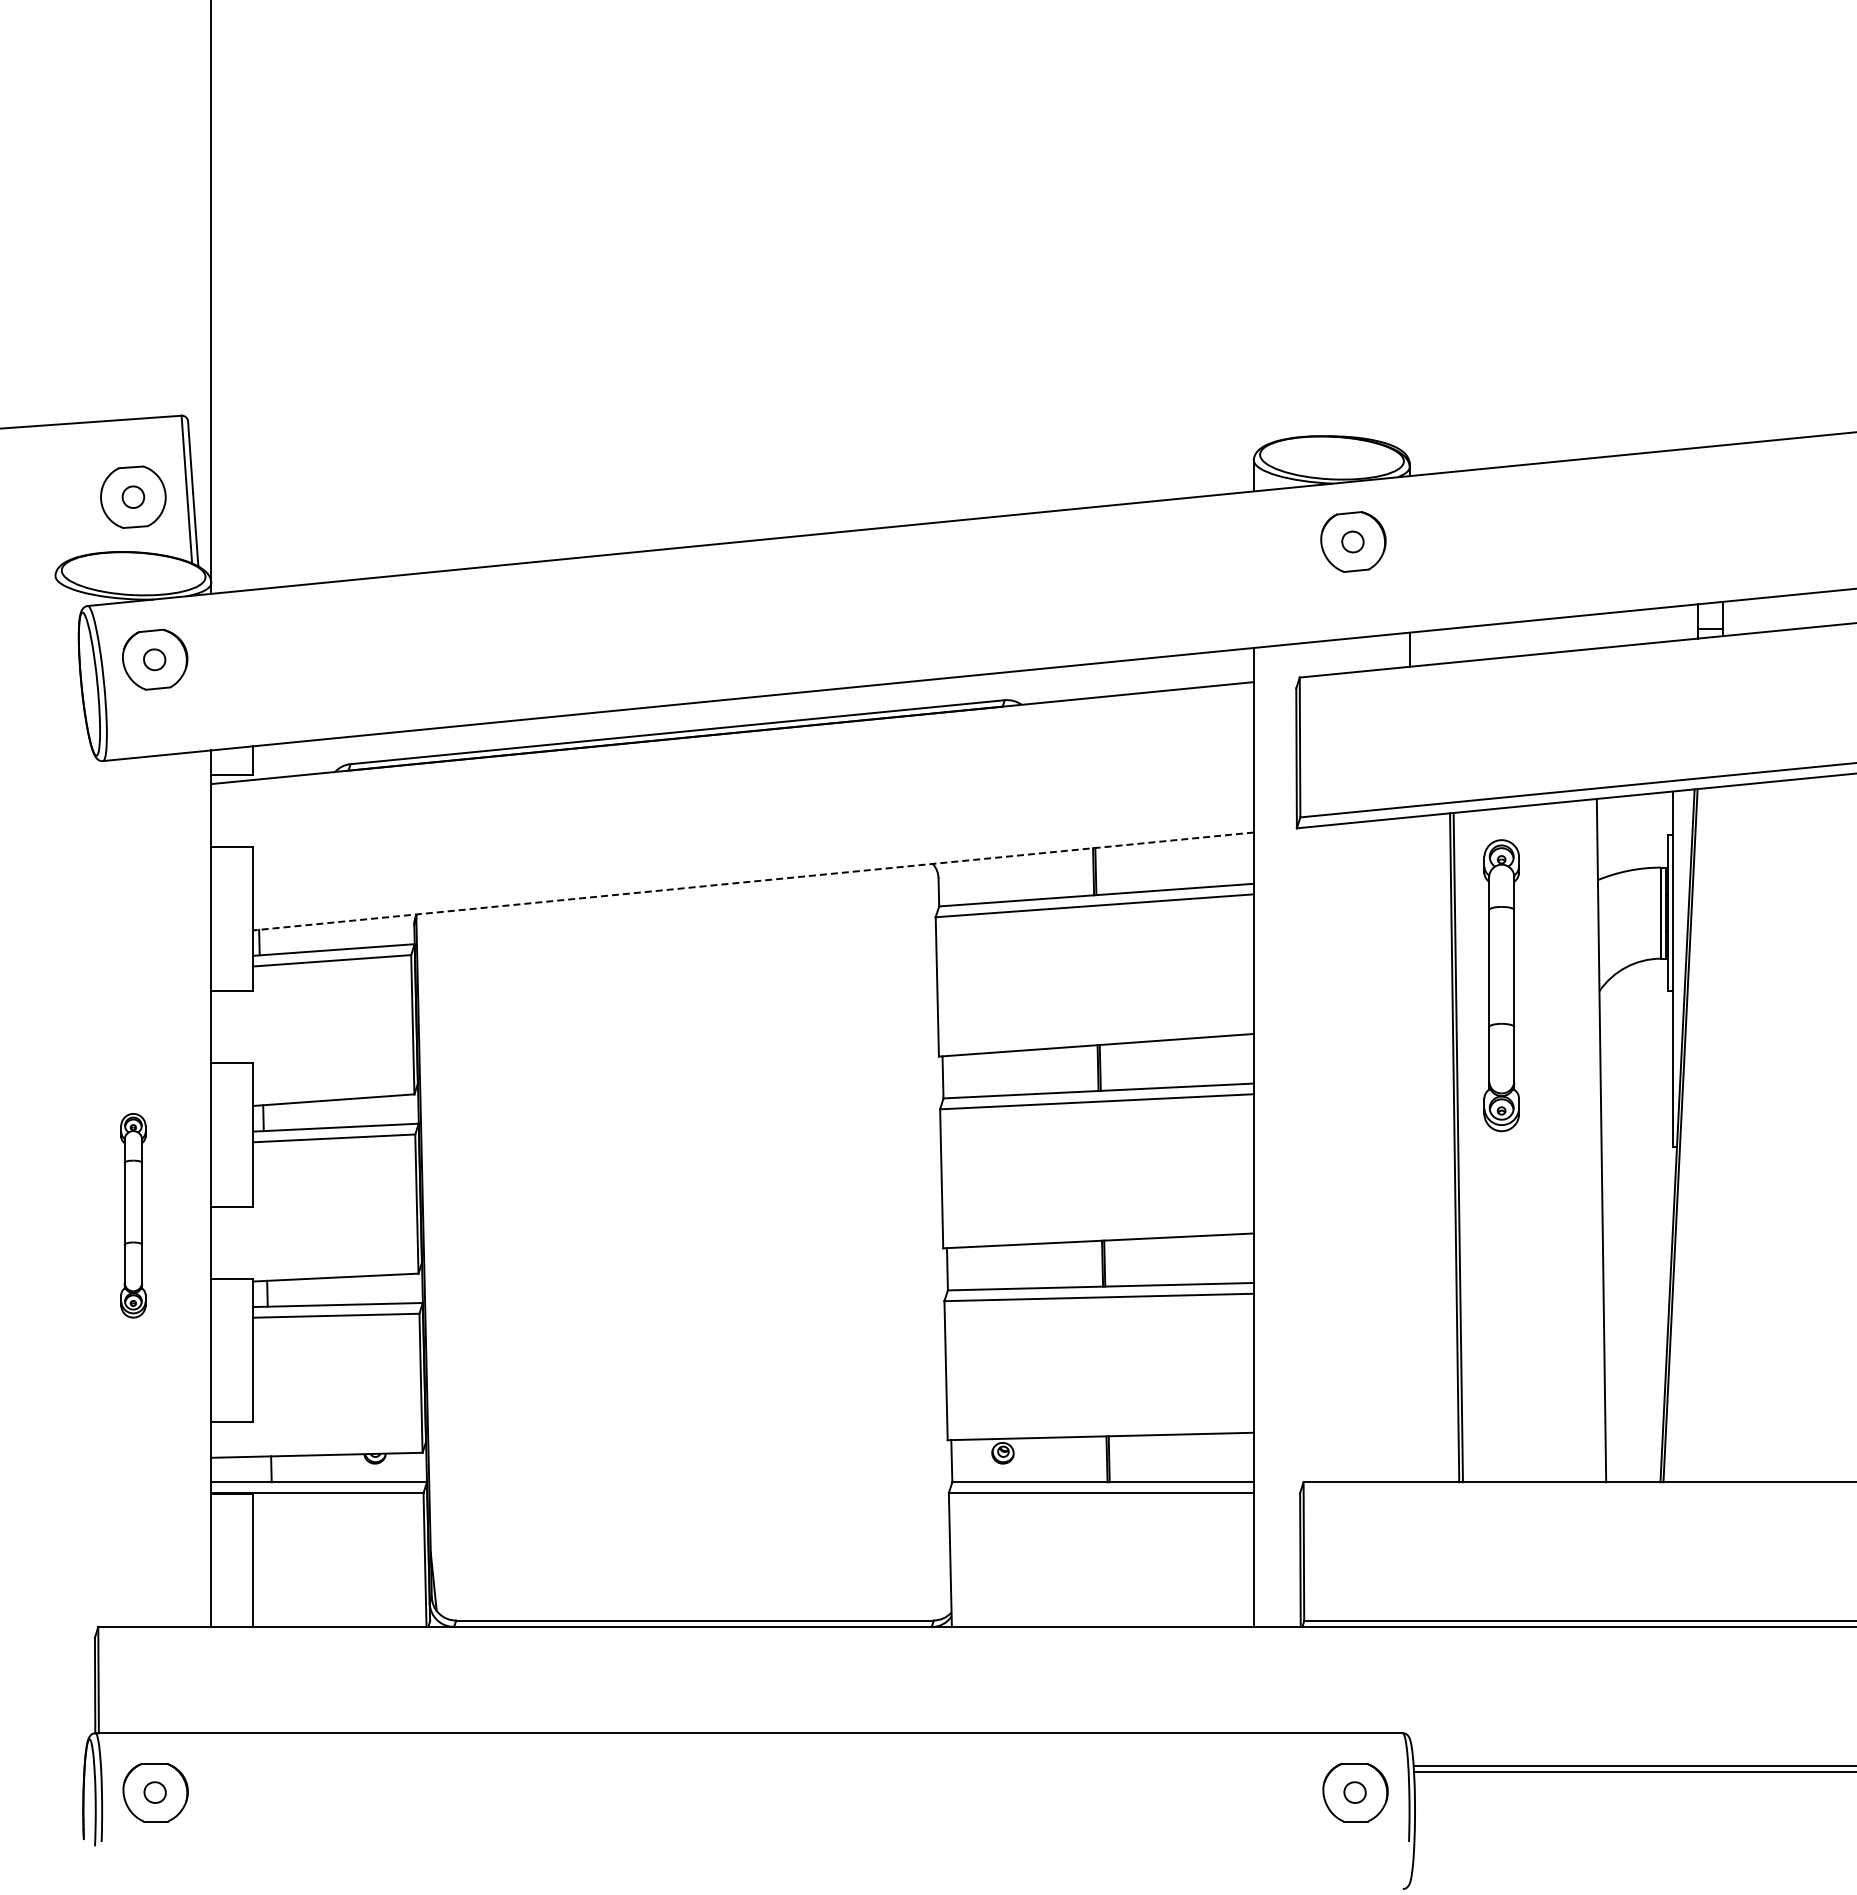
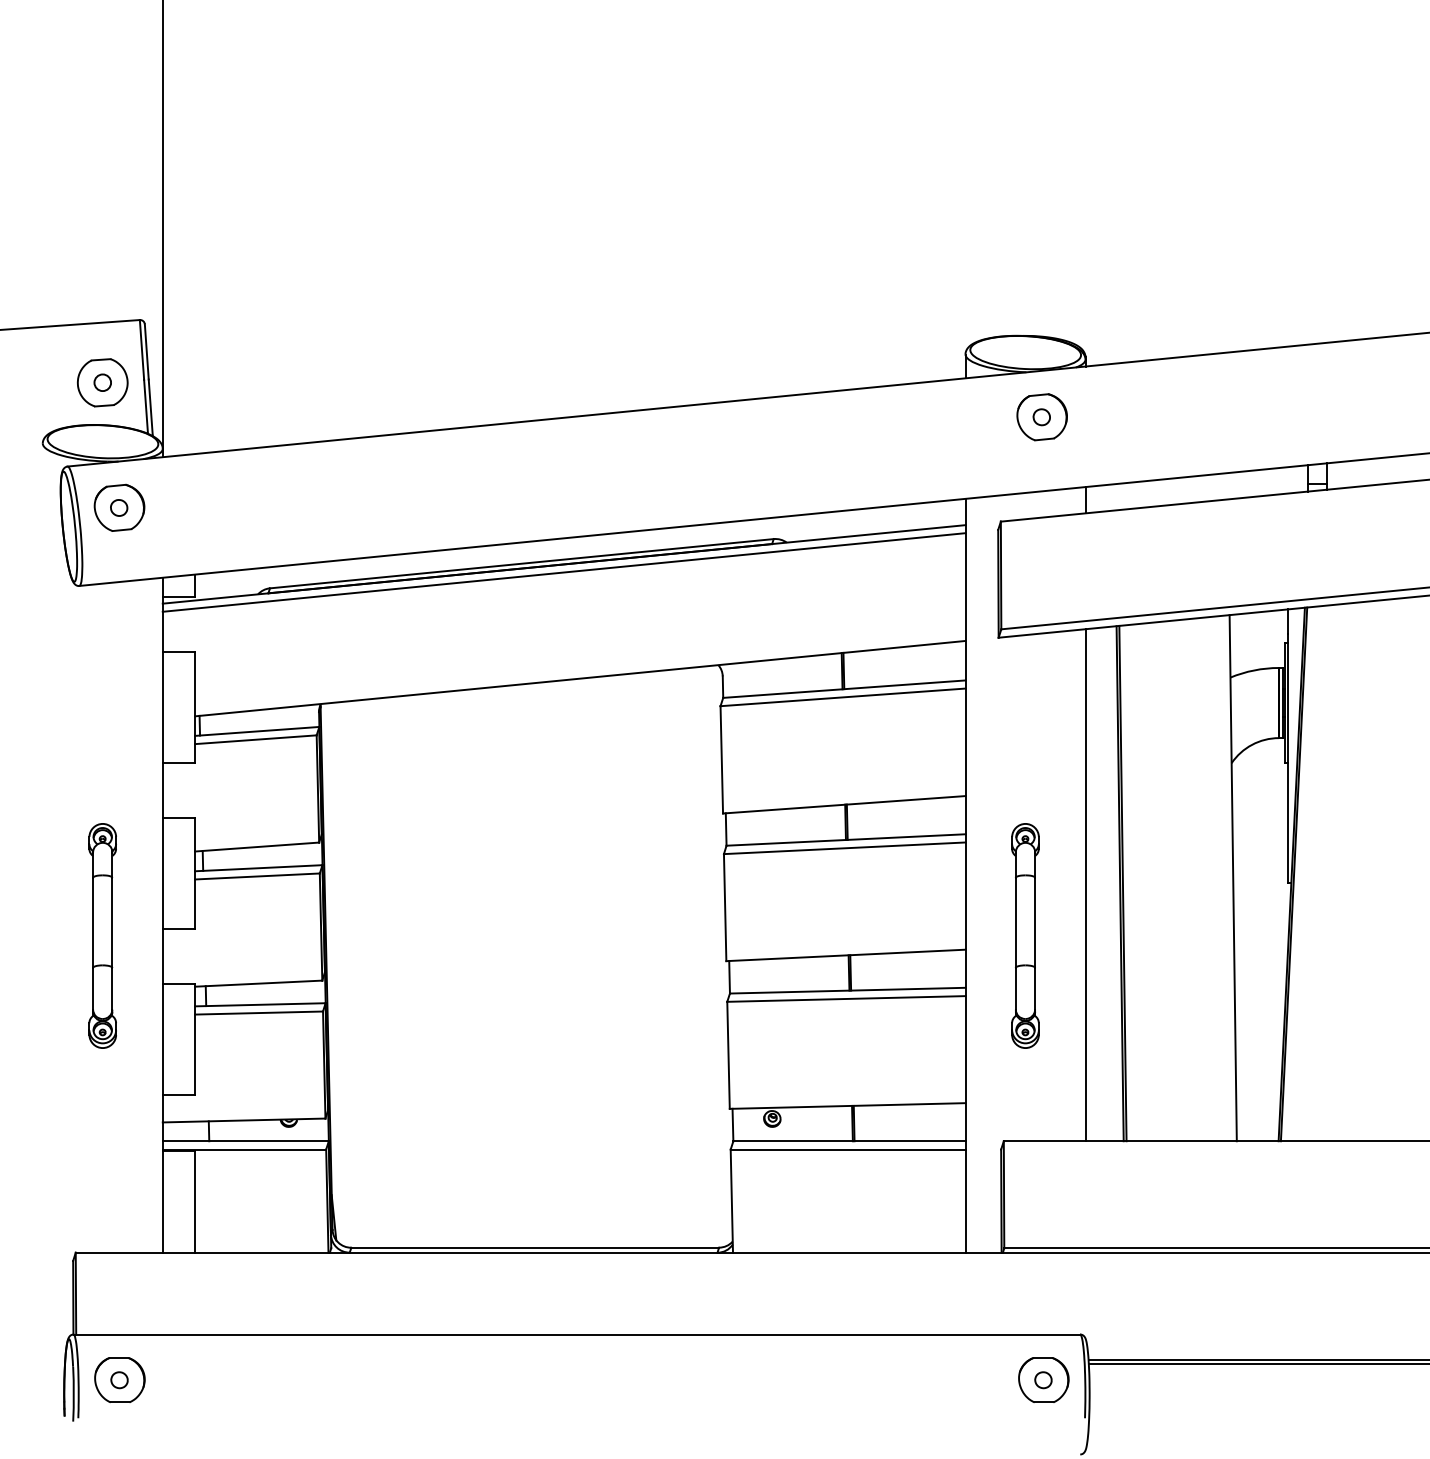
line: (732, 743) -> (564, 572), added
line: (753, 881) -> (580, 678), dashed -> solid
part: (1501, 985) -> (1025, 935), moved
line: (1409, 1149) -> (1085, 885), added
part: (133, 1215) -> (102, 935), size x1.43

